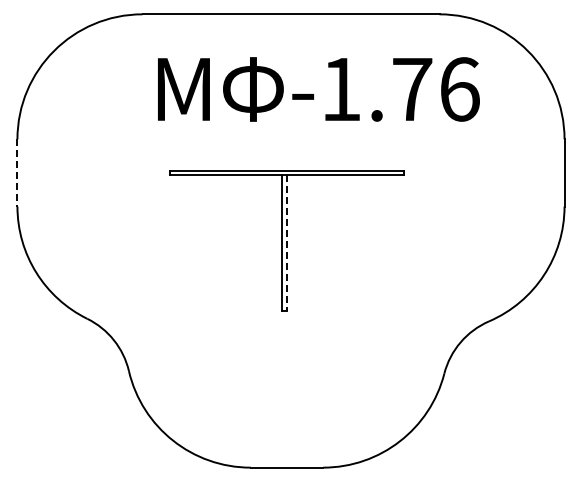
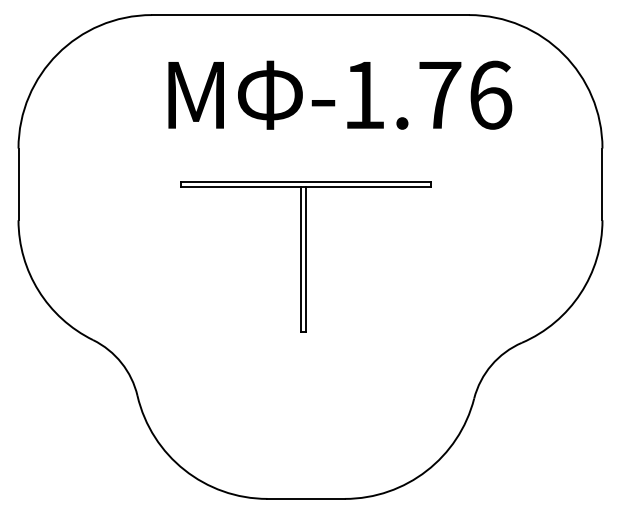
line: (17, 173) -> (18, 184), dashed -> solid
line: (286, 243) -> (305, 259), dashed -> solid

